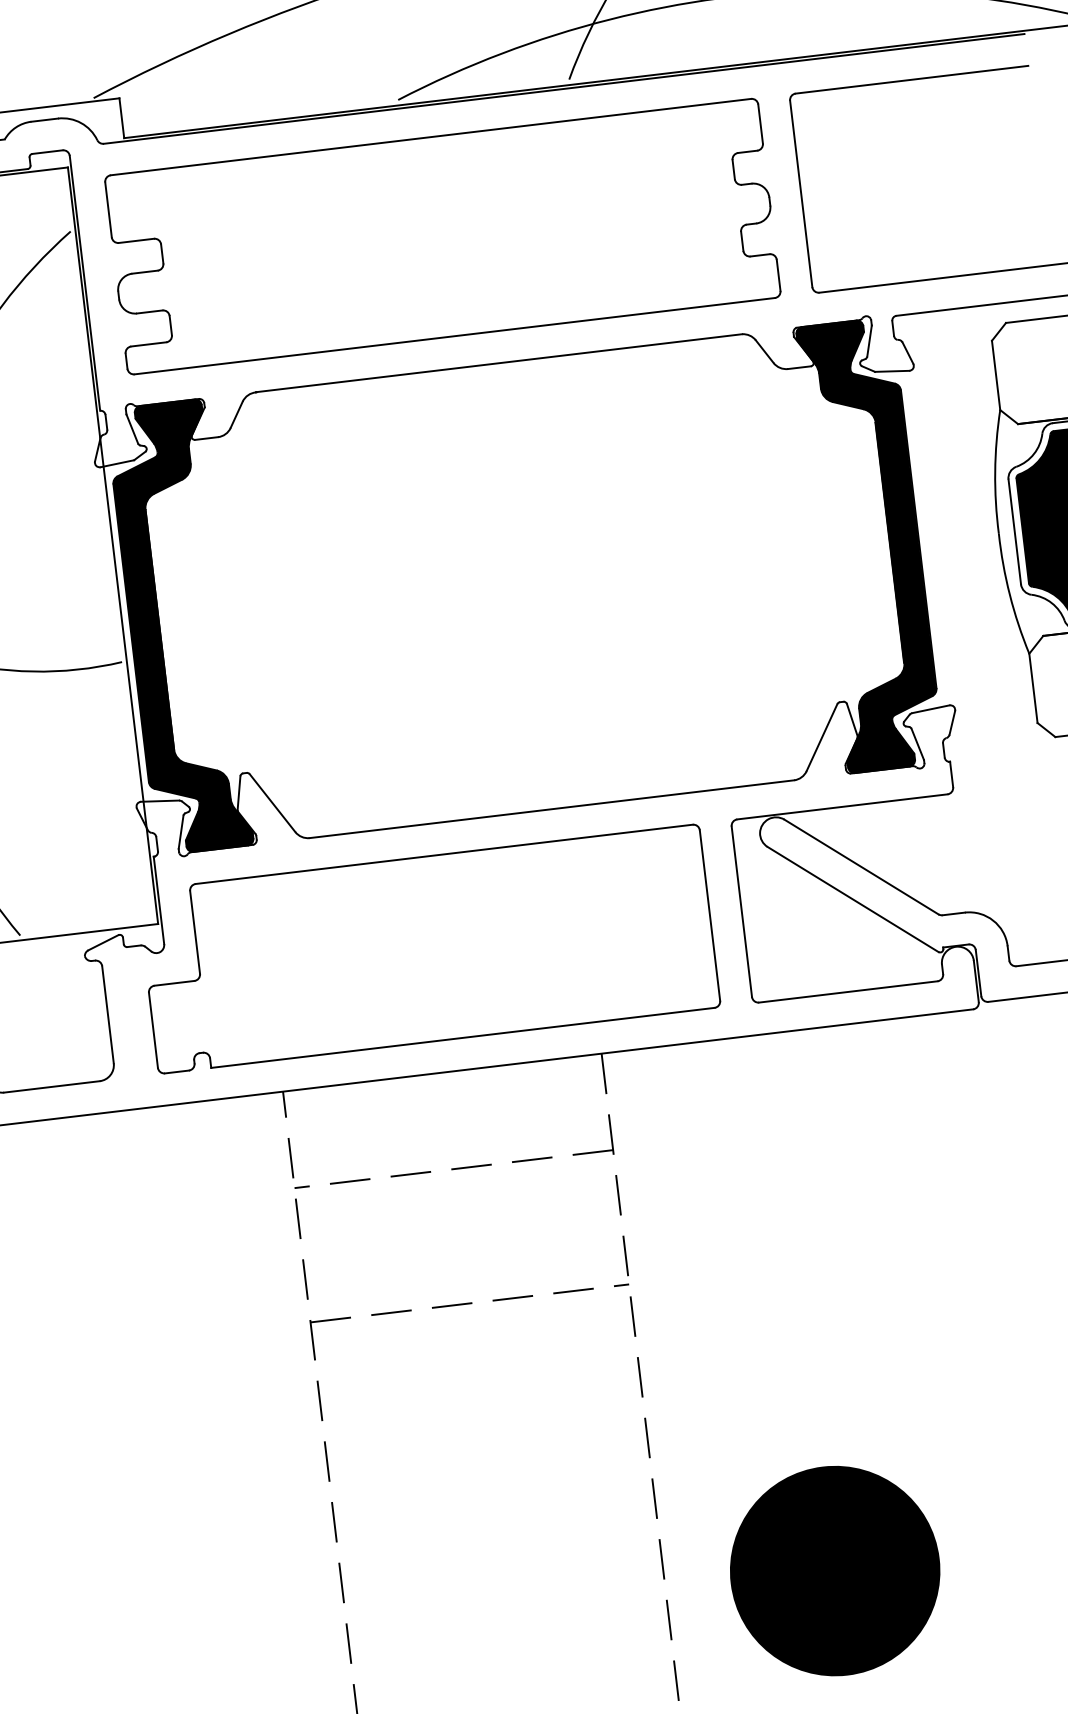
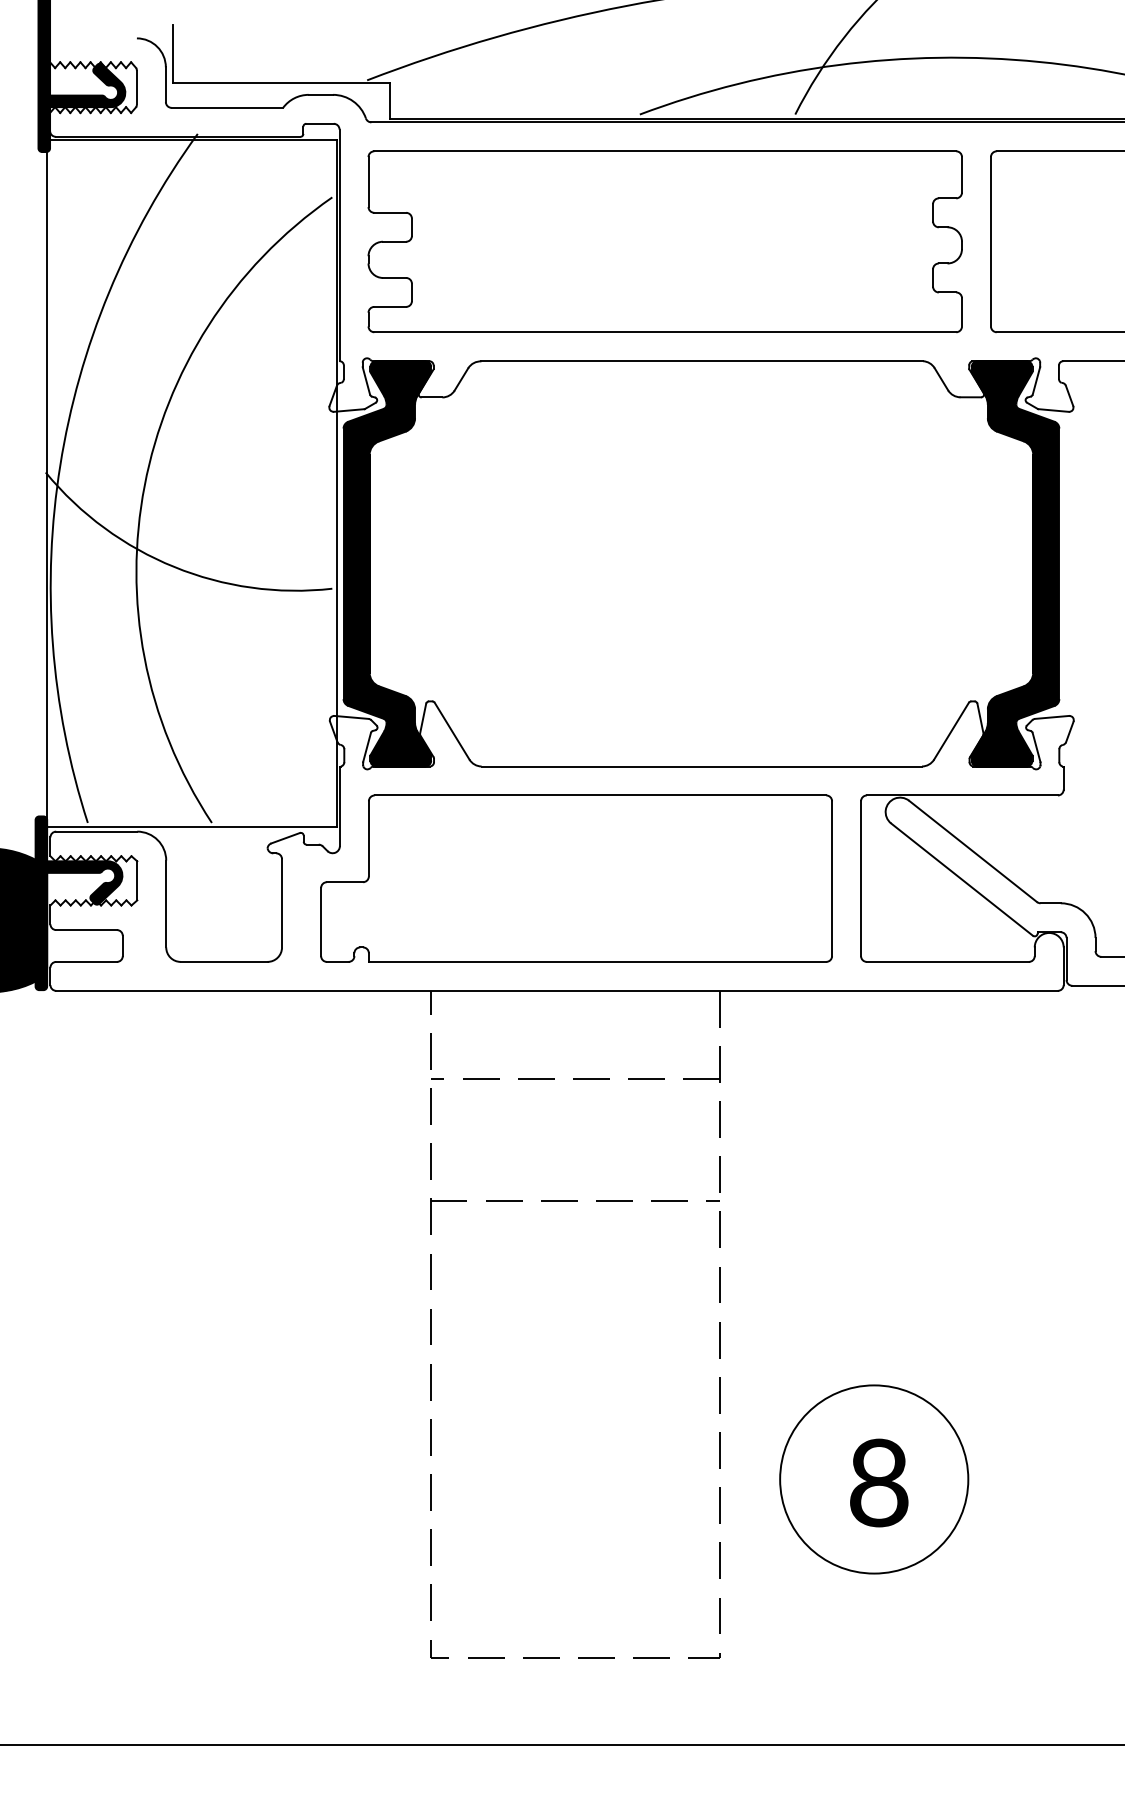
fill: (835, 1571) -> (874, 1479), removed

